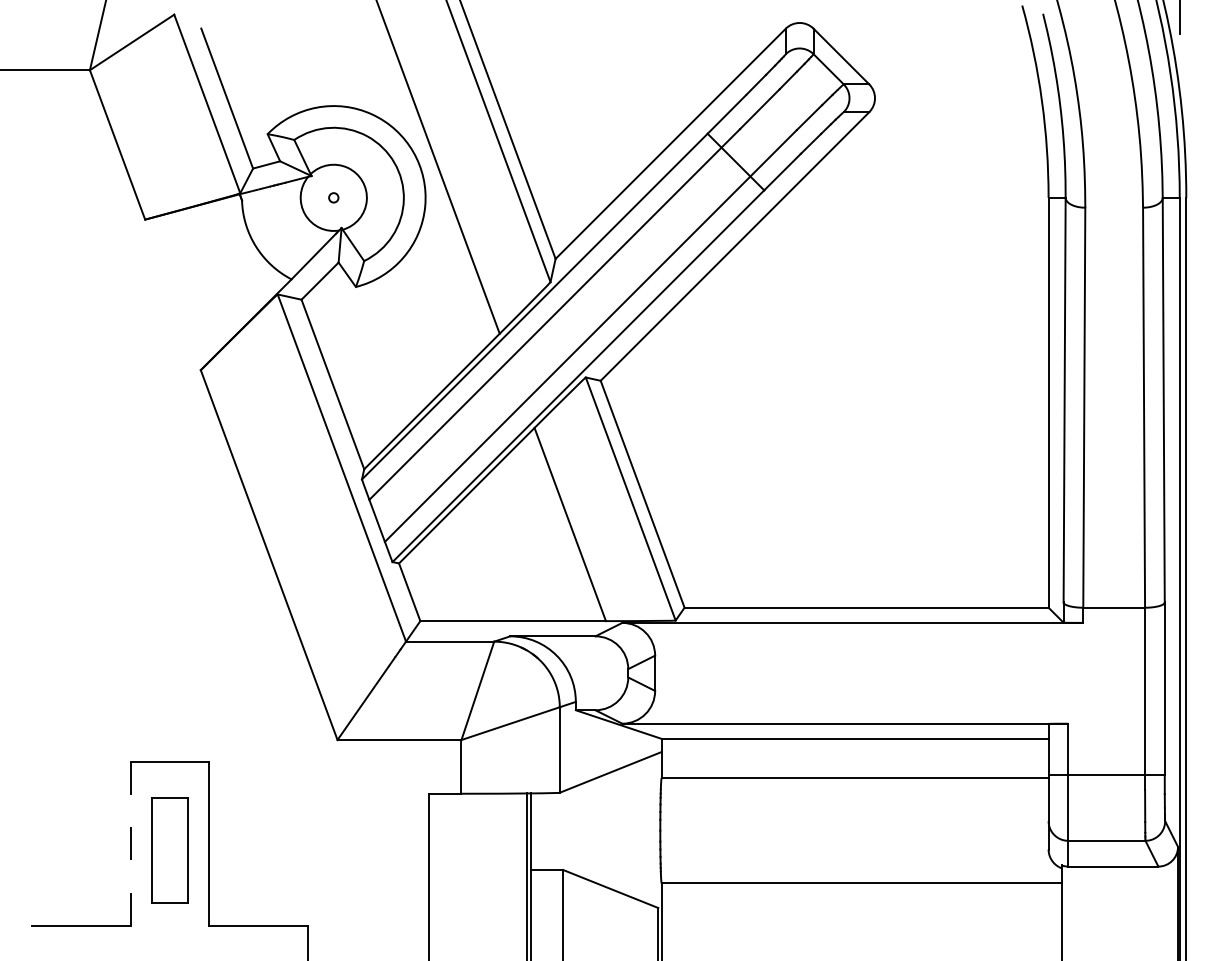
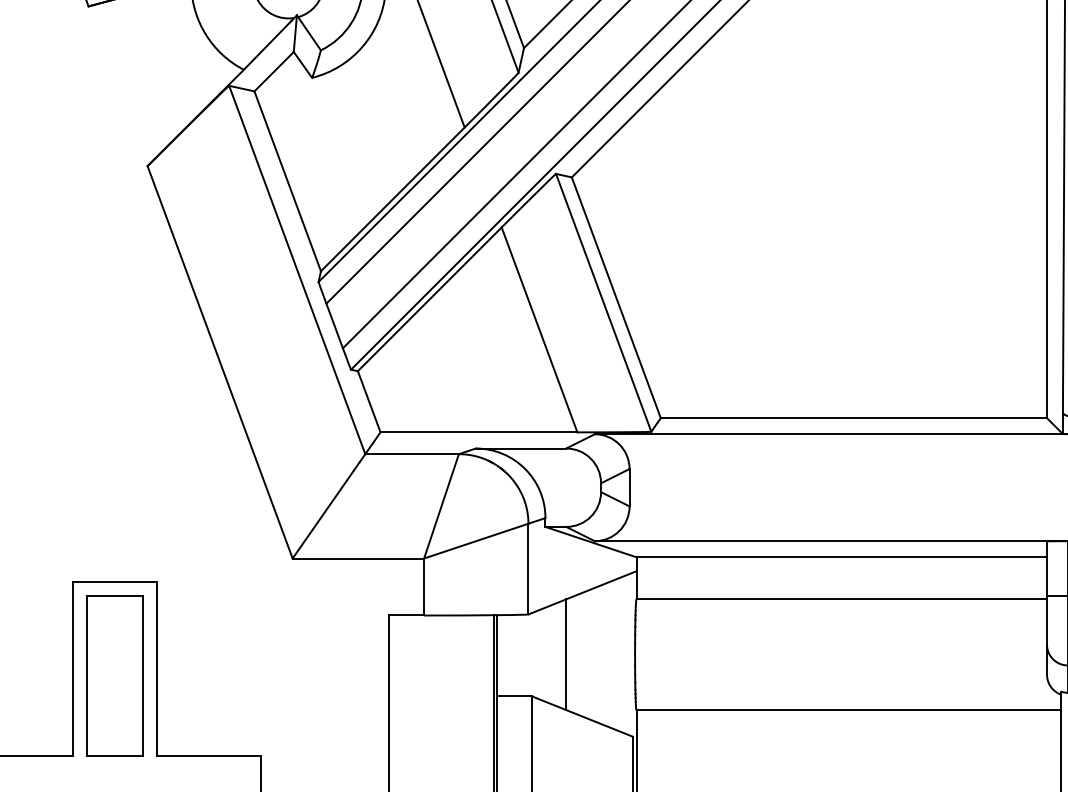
line: (595, 830) -> (566, 654), added
line: (130, 843) -> (72, 668), dashed -> solid
part: (169, 850) -> (114, 675), size x1.43

